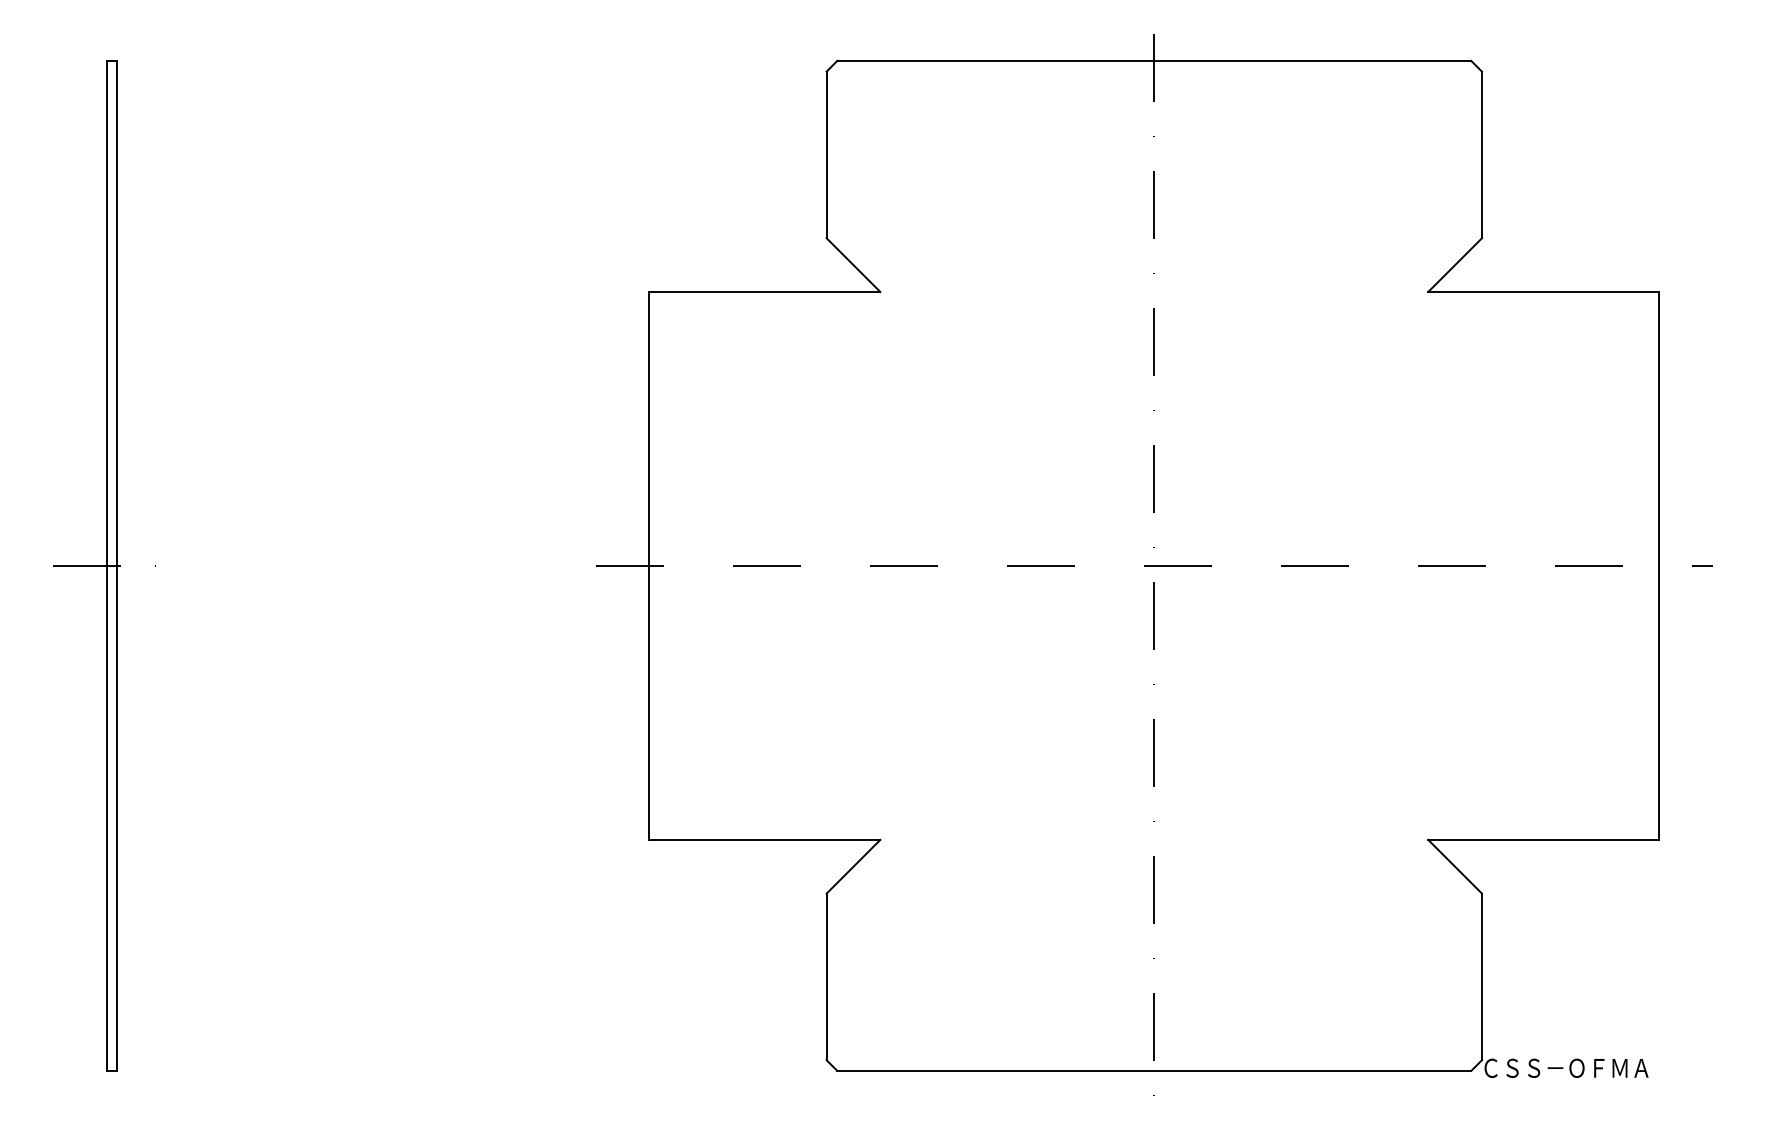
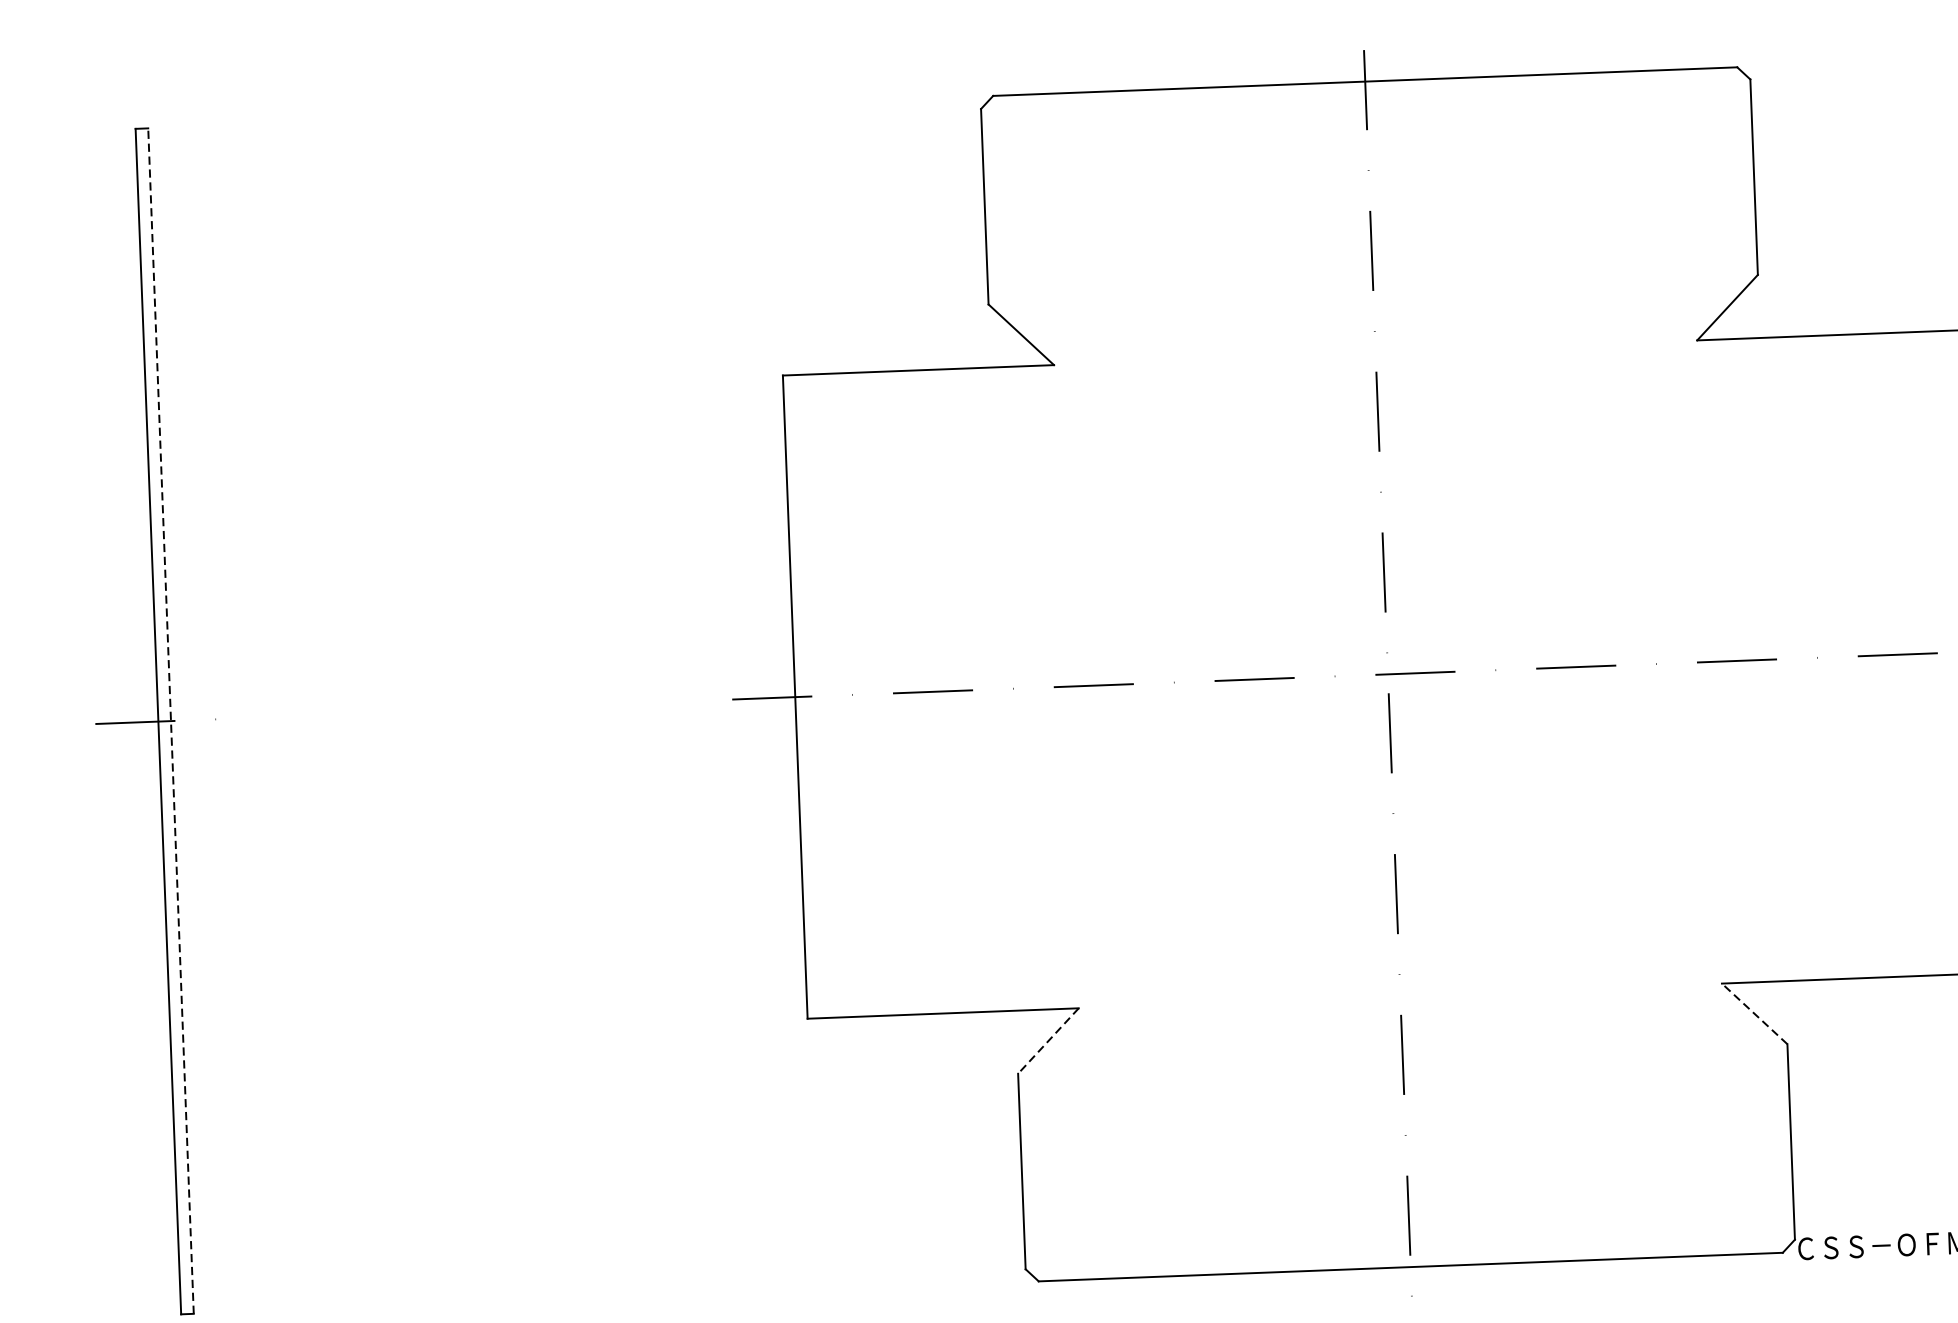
line: (117, 565) -> (171, 720), solid -> dashed
line: (853, 866) -> (1048, 1040), solid -> dashed
line: (1455, 866) -> (1755, 1013), solid -> dashed

